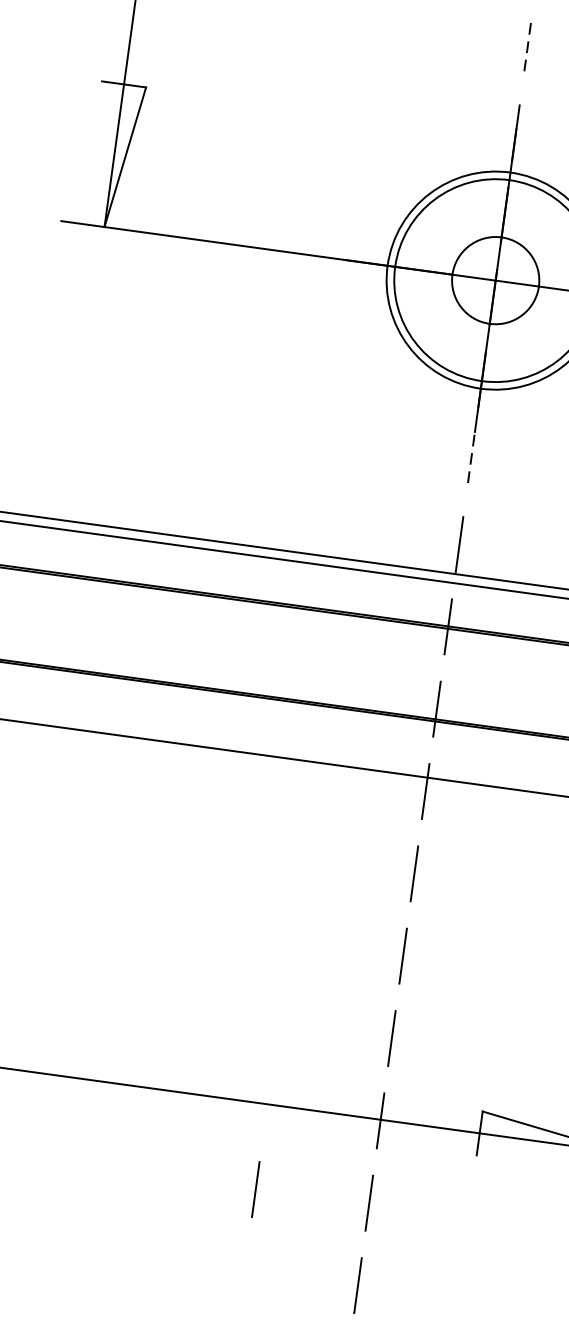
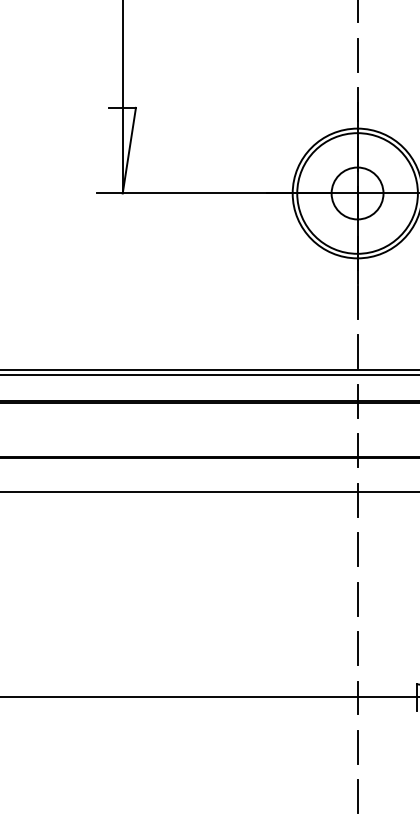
line: (527, 50) -> (357, 55), dashed -> solid
line: (470, 462) -> (357, 302), dashed -> solid
line: (255, 1189) -> (289, 748), removed

